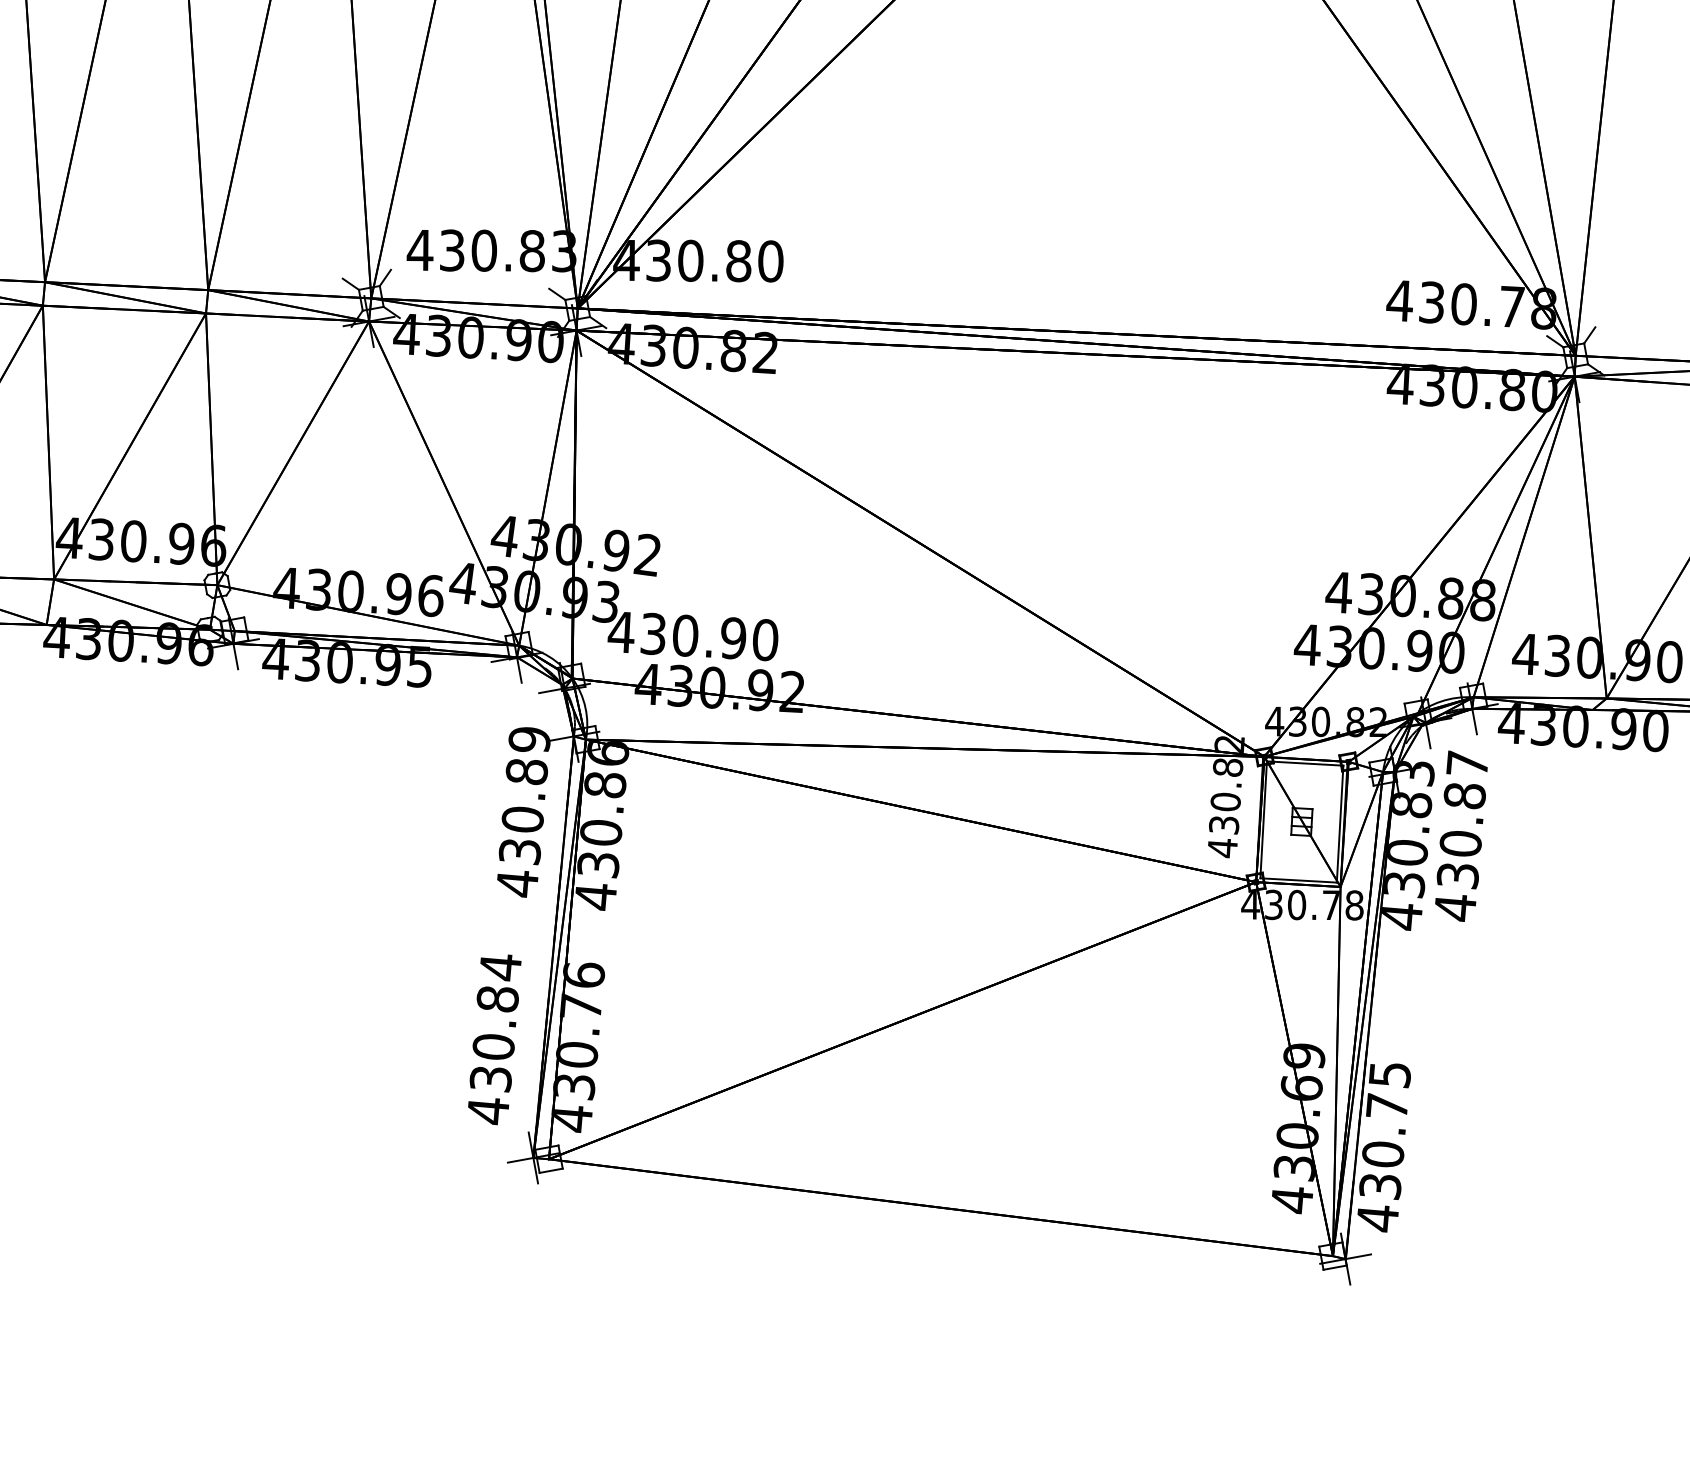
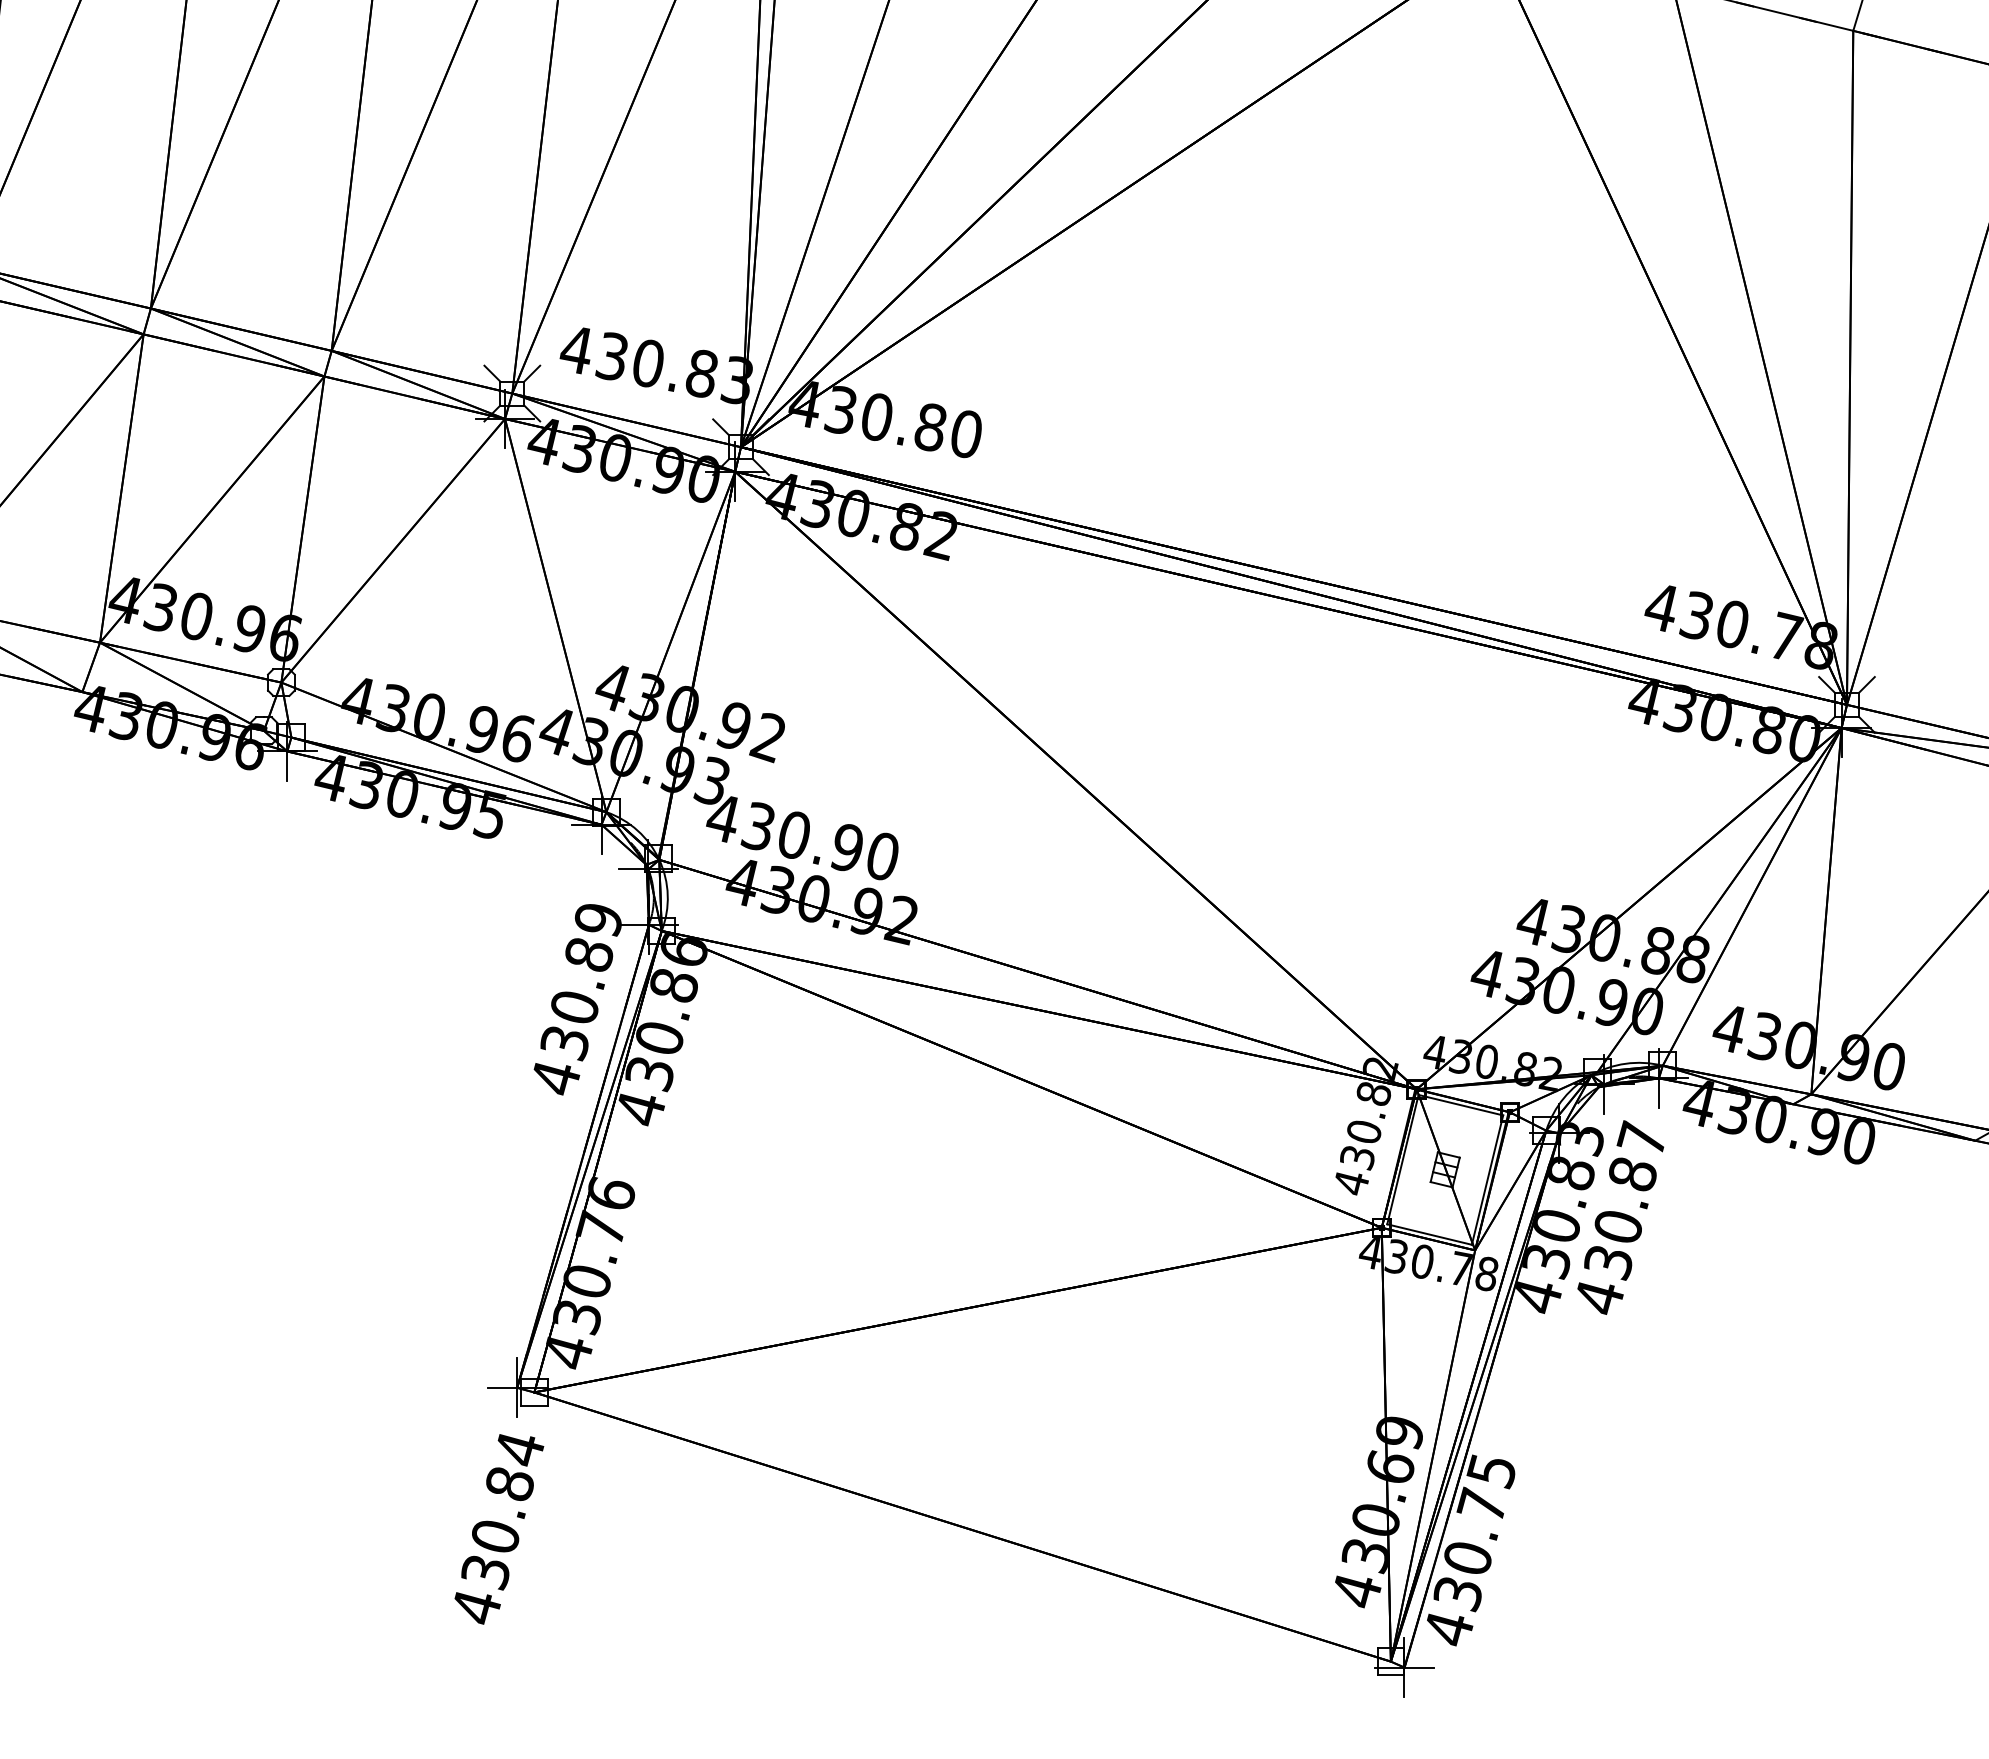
text: (495, 1040) -> (499, 1529), moved

